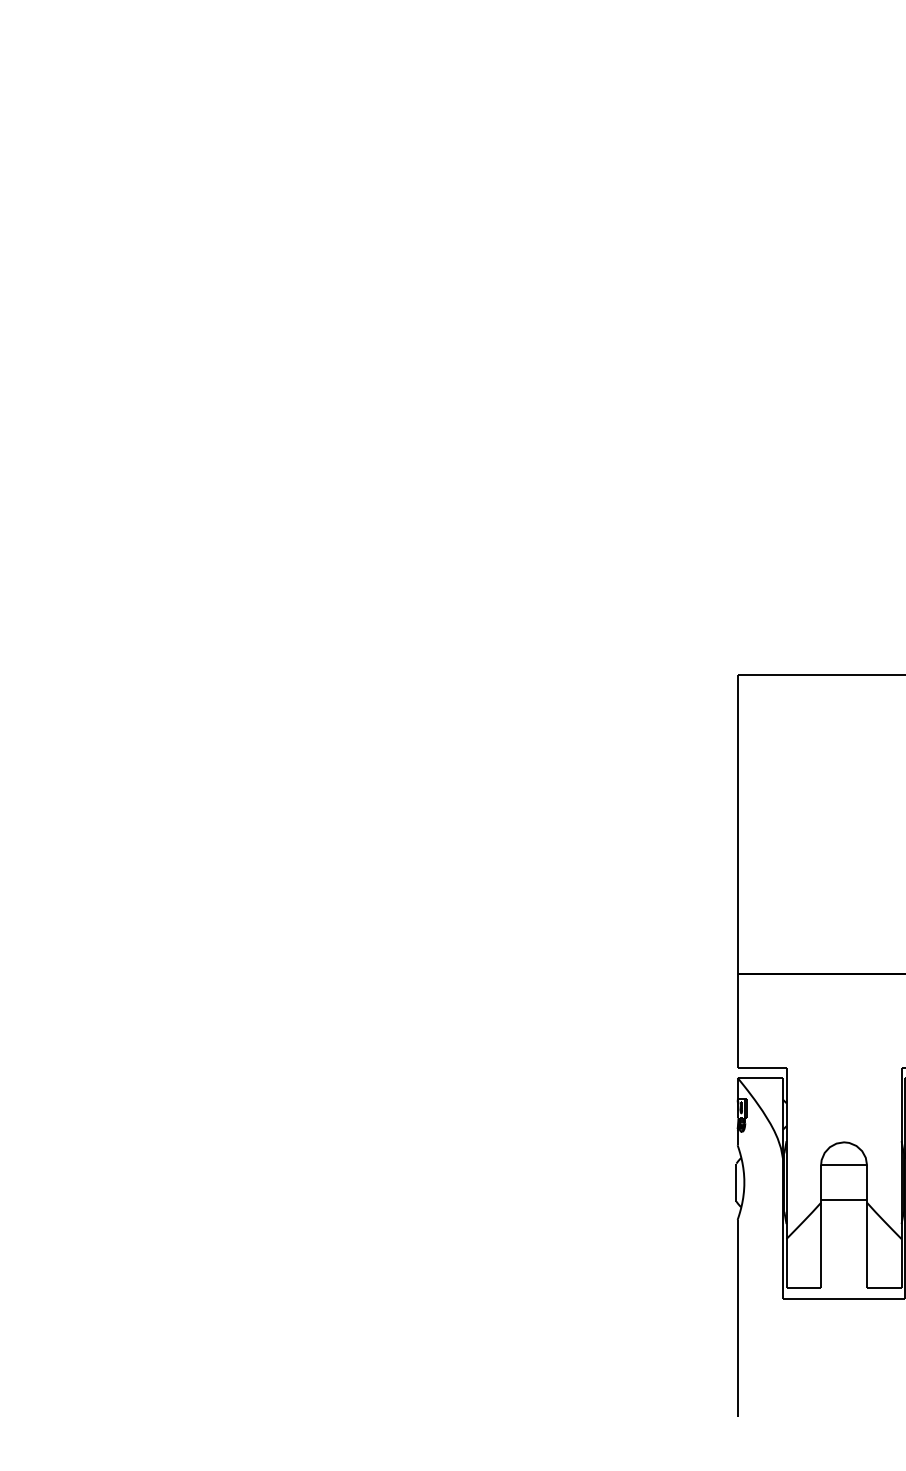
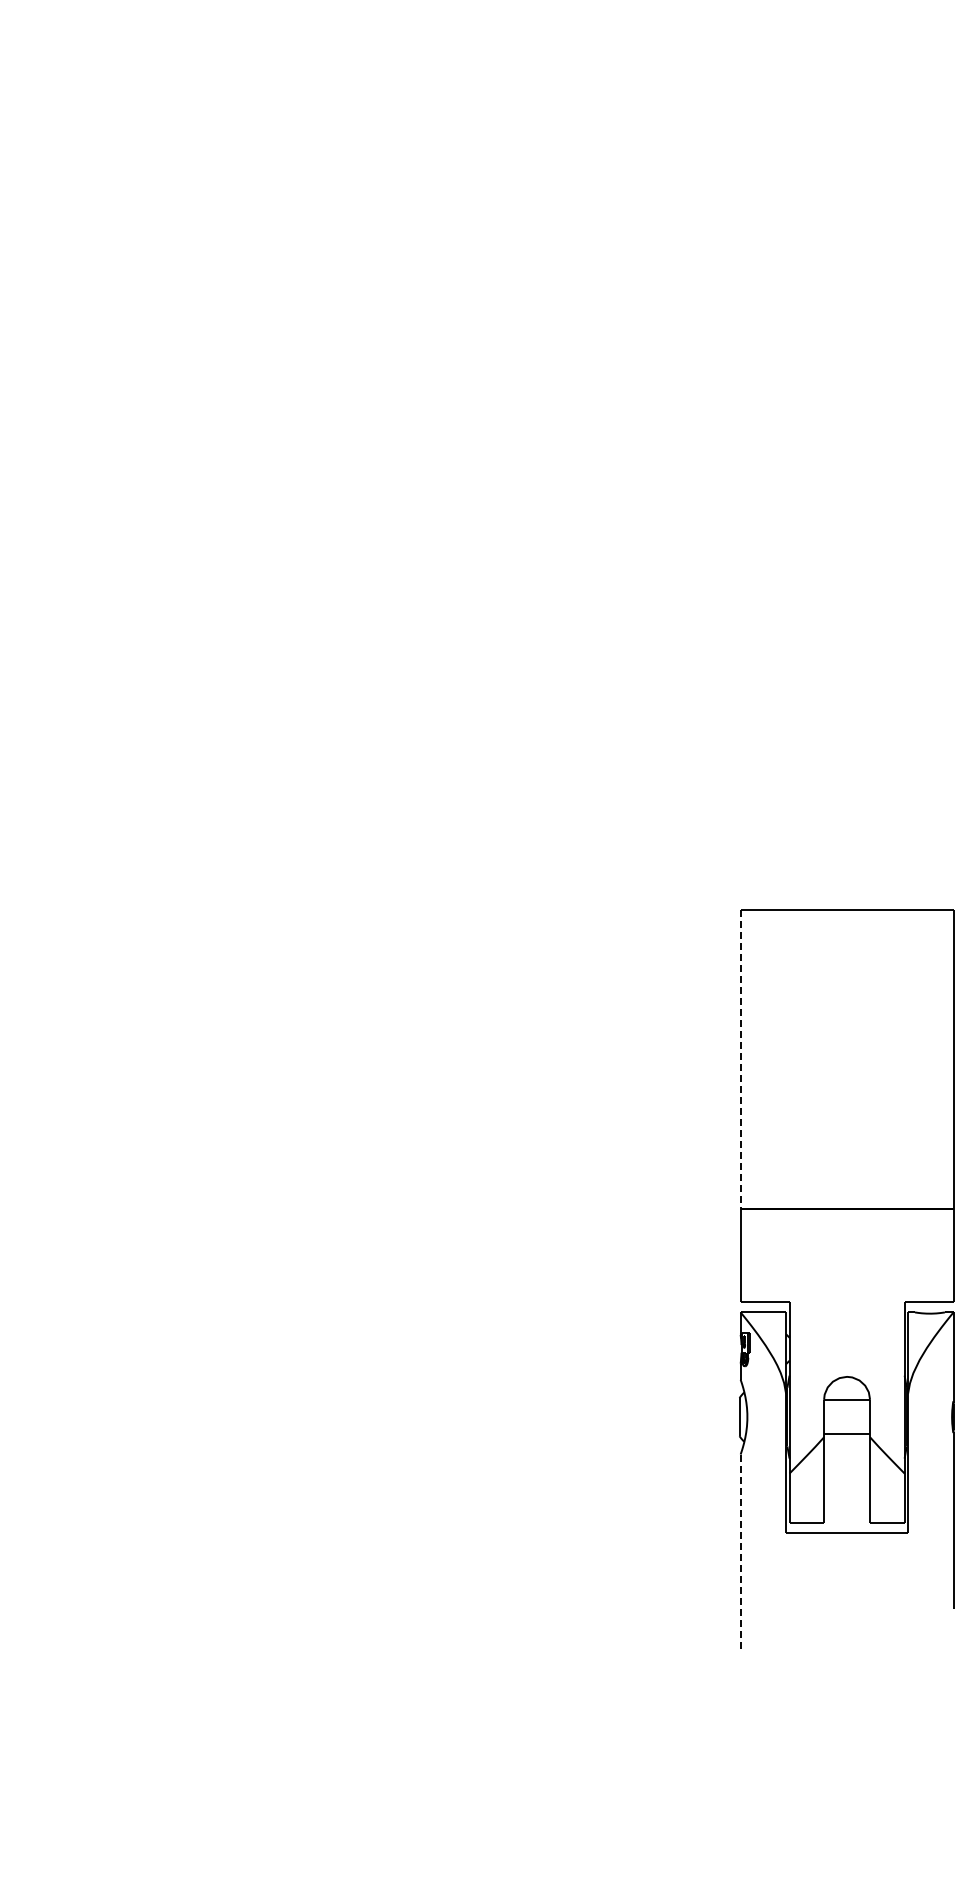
line: (737, 824) -> (740, 1059), solid -> dashed
line: (737, 1318) -> (740, 1553), solid -> dashed

